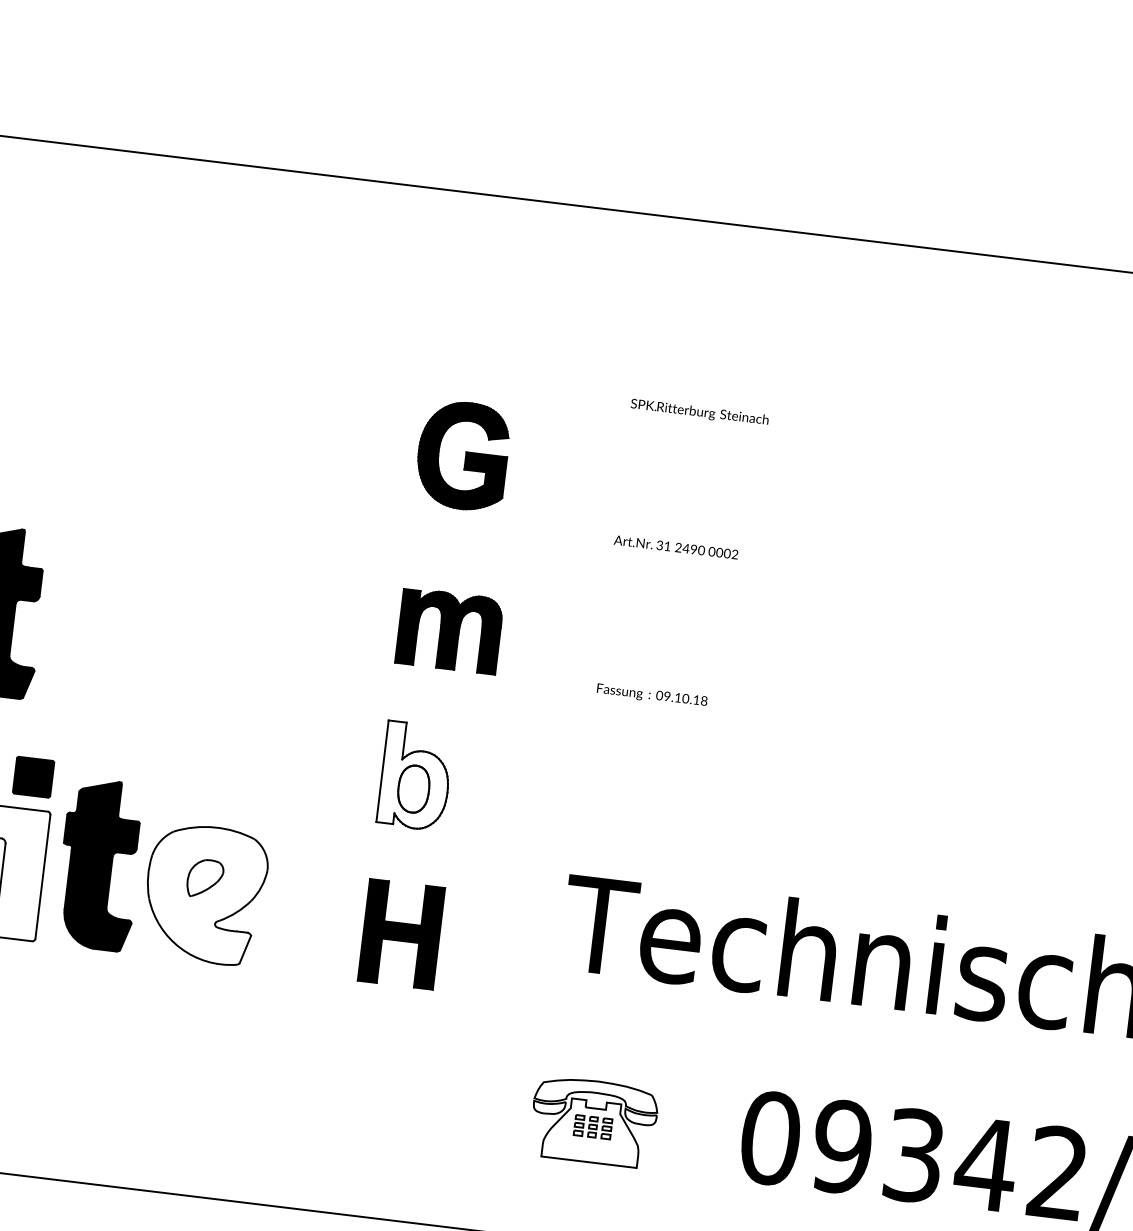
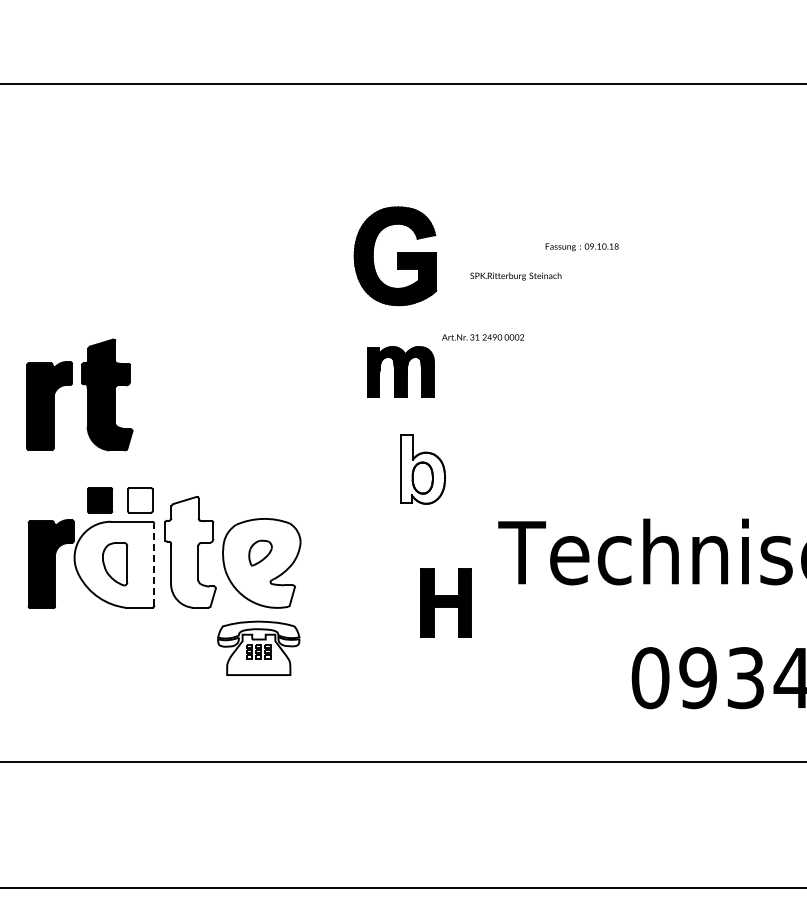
text: (699, 412) -> (515, 276), moved
part: (462, 455) -> (395, 256), size x1.4
text: (676, 547) -> (483, 337), moved
text: (651, 695) -> (581, 247), moved
part: (414, 776) -> (422, 469), moved
fill: (33, 777) -> (140, 500), removed
fill: (99, 863) -> (190, 551), removed
line: (43, 876) -> (154, 564), solid -> dashed
part: (400, 933) -> (445, 602), moved
part: (593, 1120) -> (258, 647), moved

